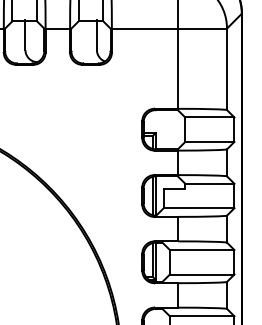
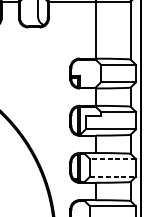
line: (201, 250) -> (112, 159), solid -> dashed
line: (202, 274) -> (113, 176), solid -> dashed

